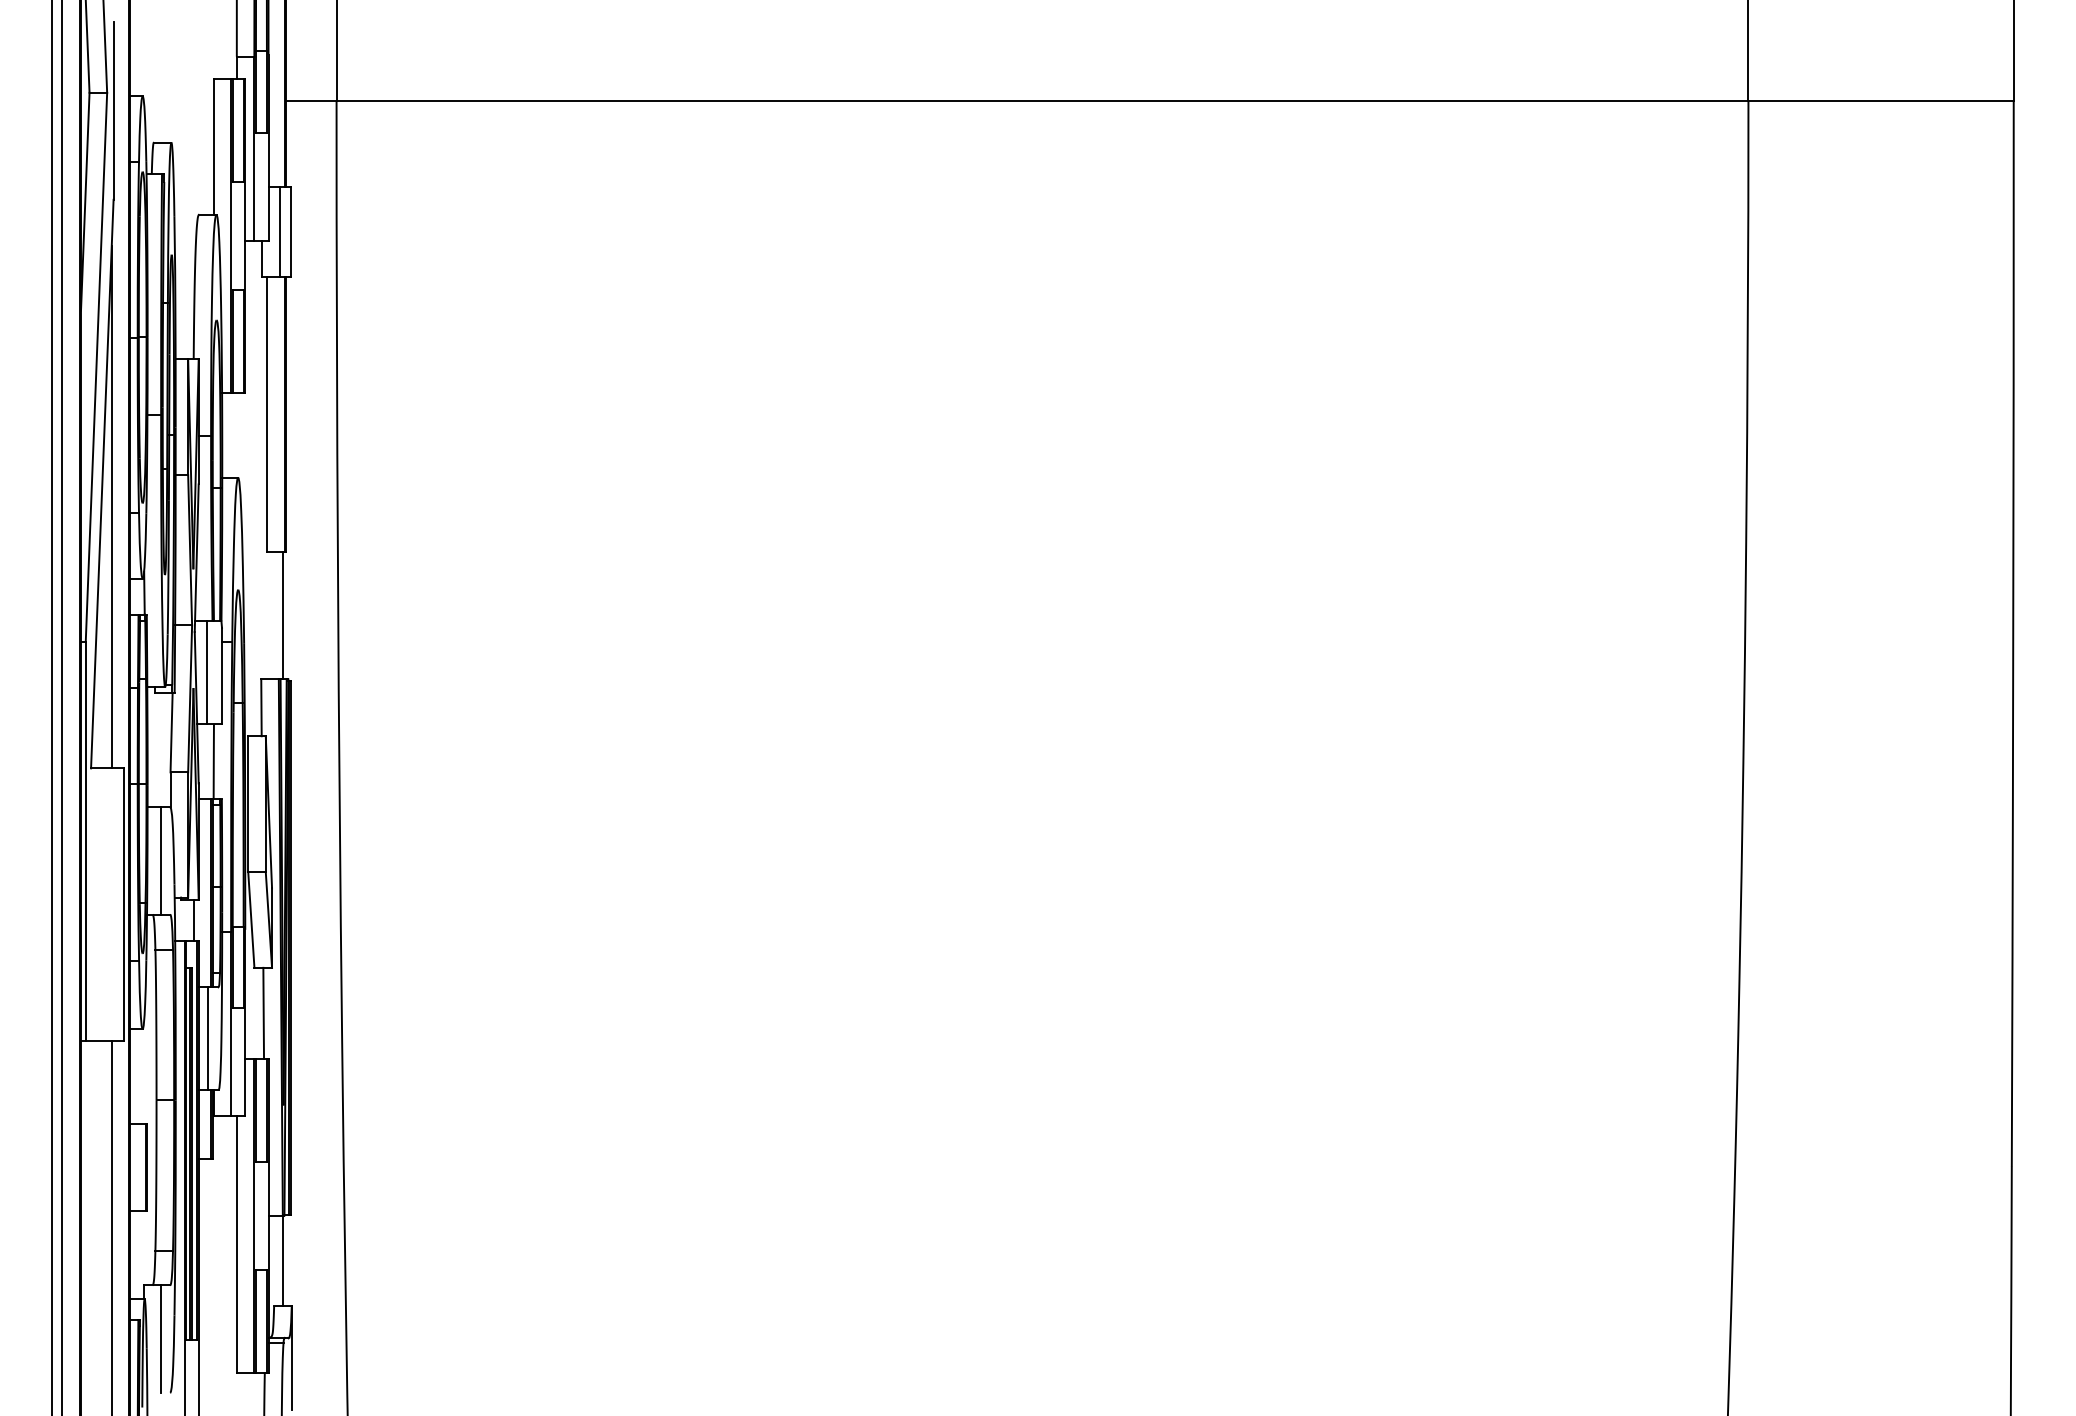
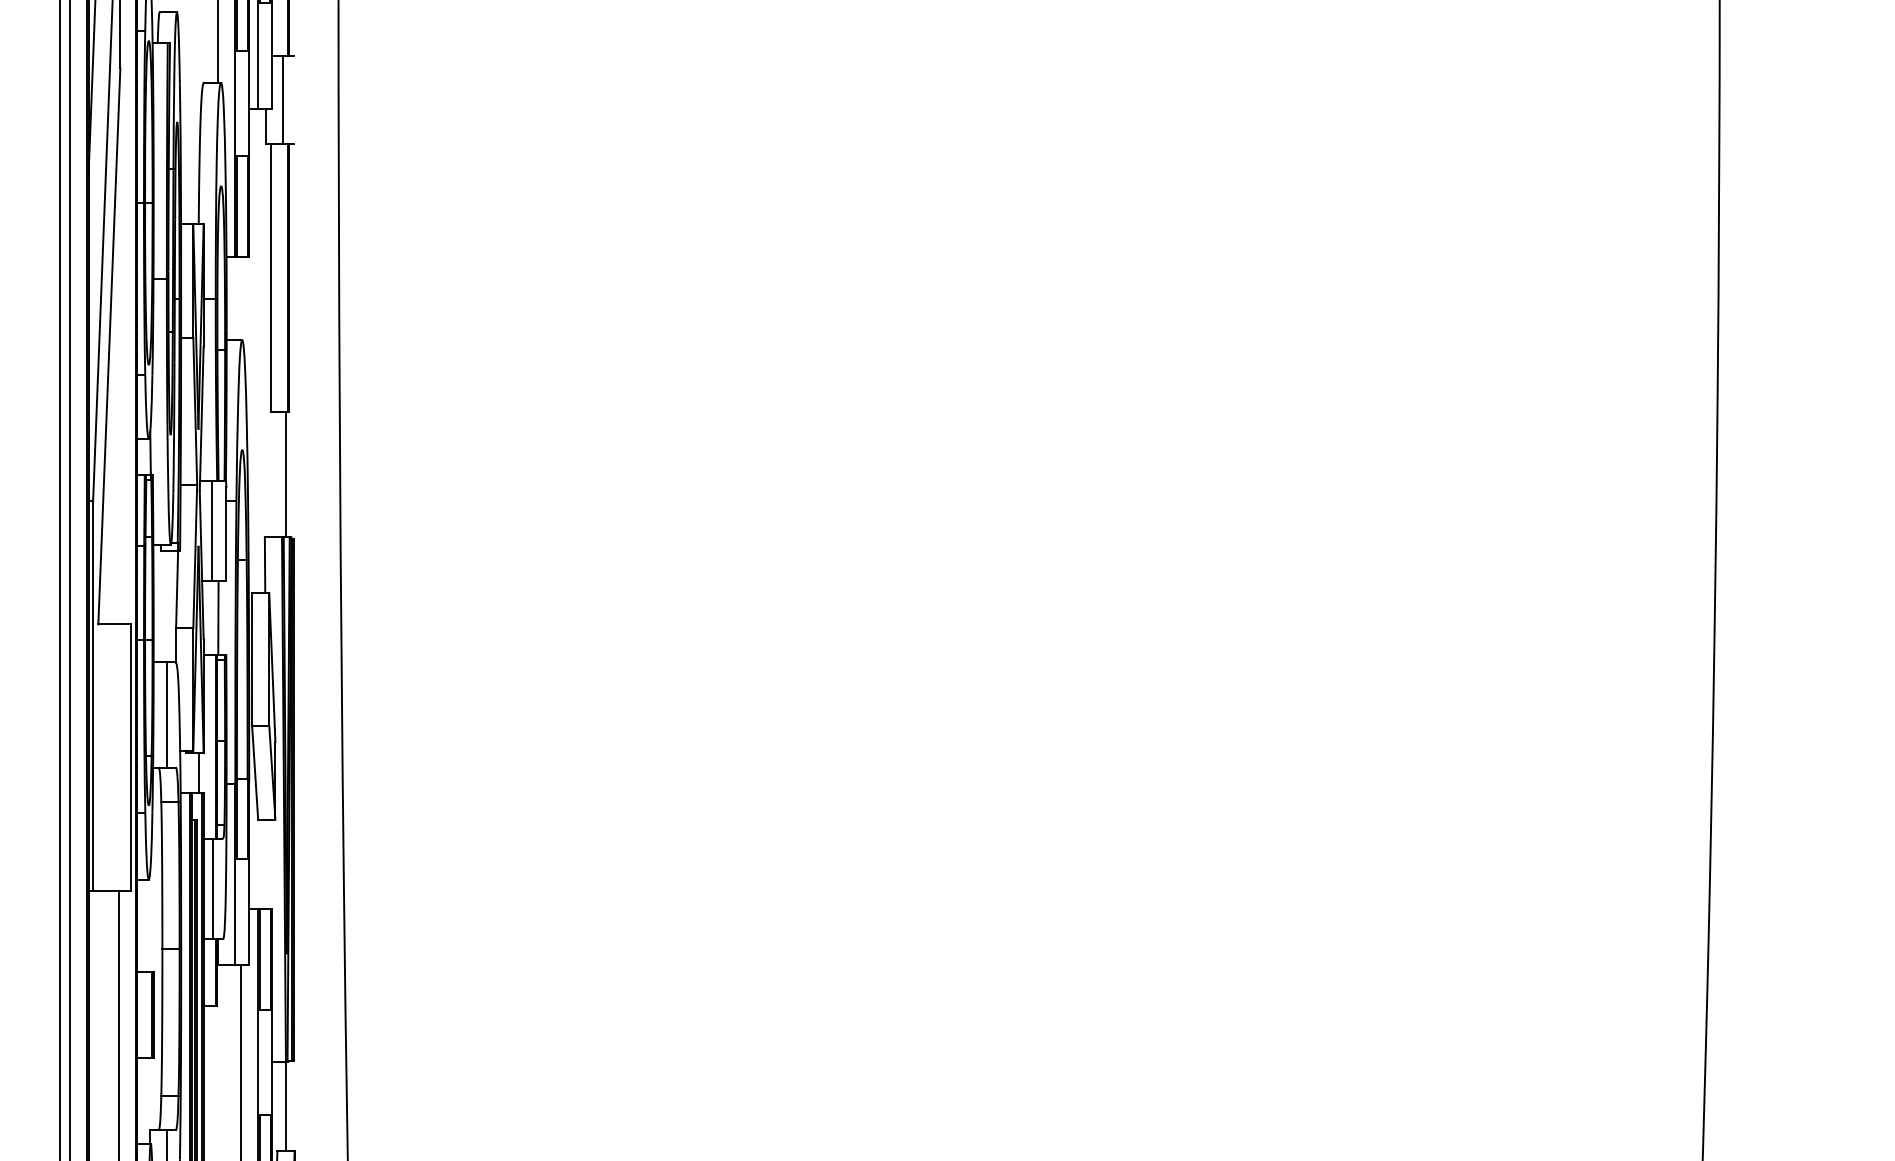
line: (291, 231) -> (294, 99), removed
line: (111, 507) -> (118, 369), removed
line: (263, 1012) -> (267, 863), removed

